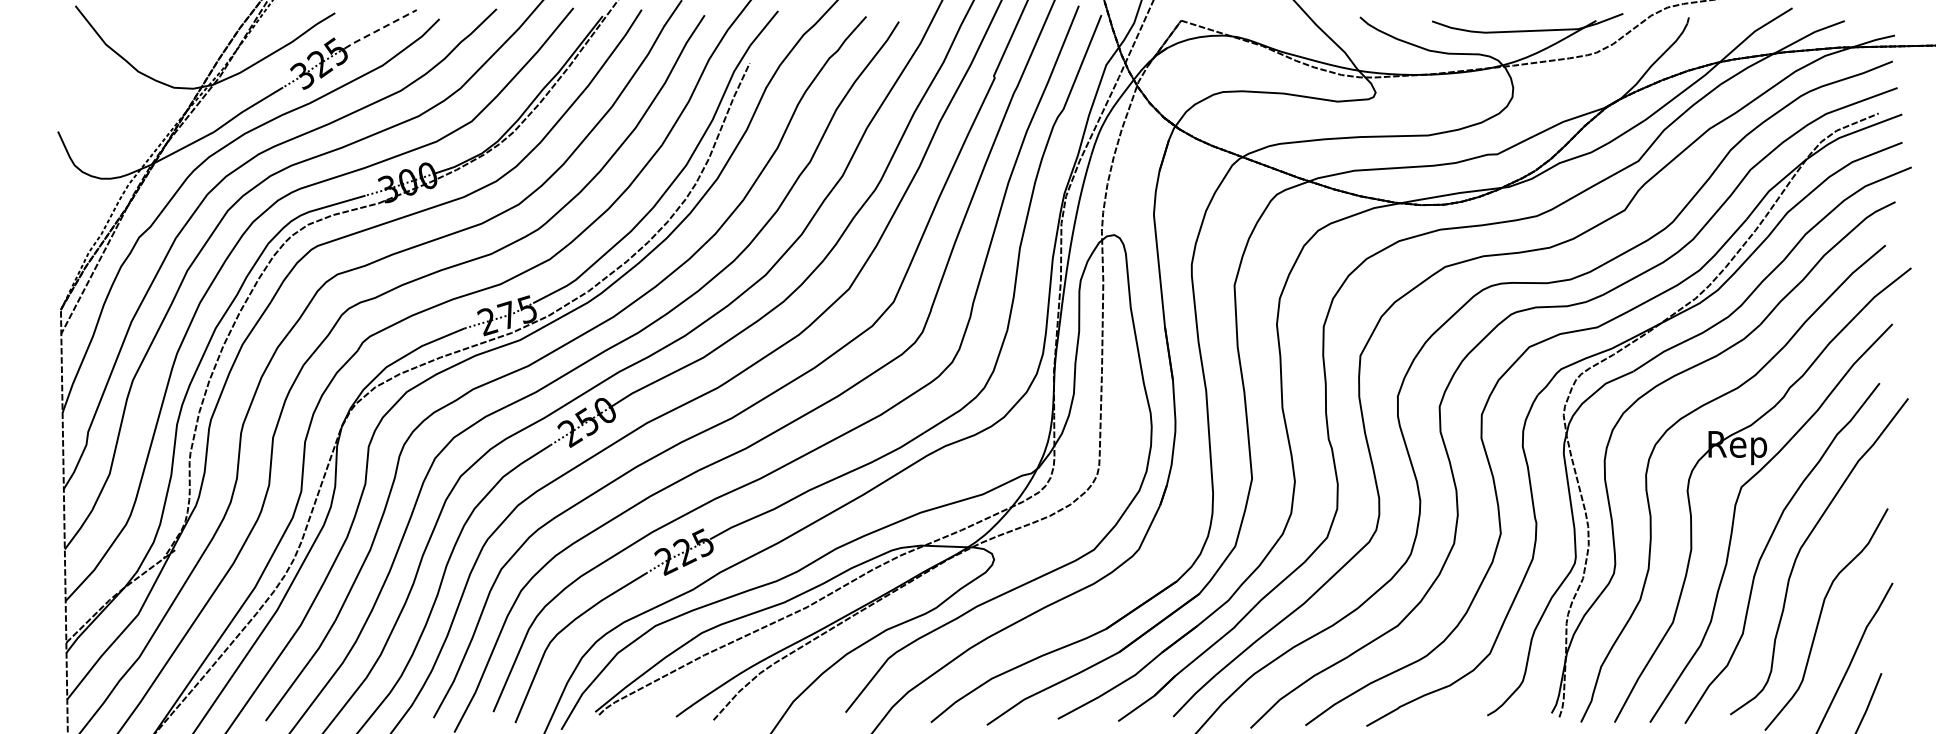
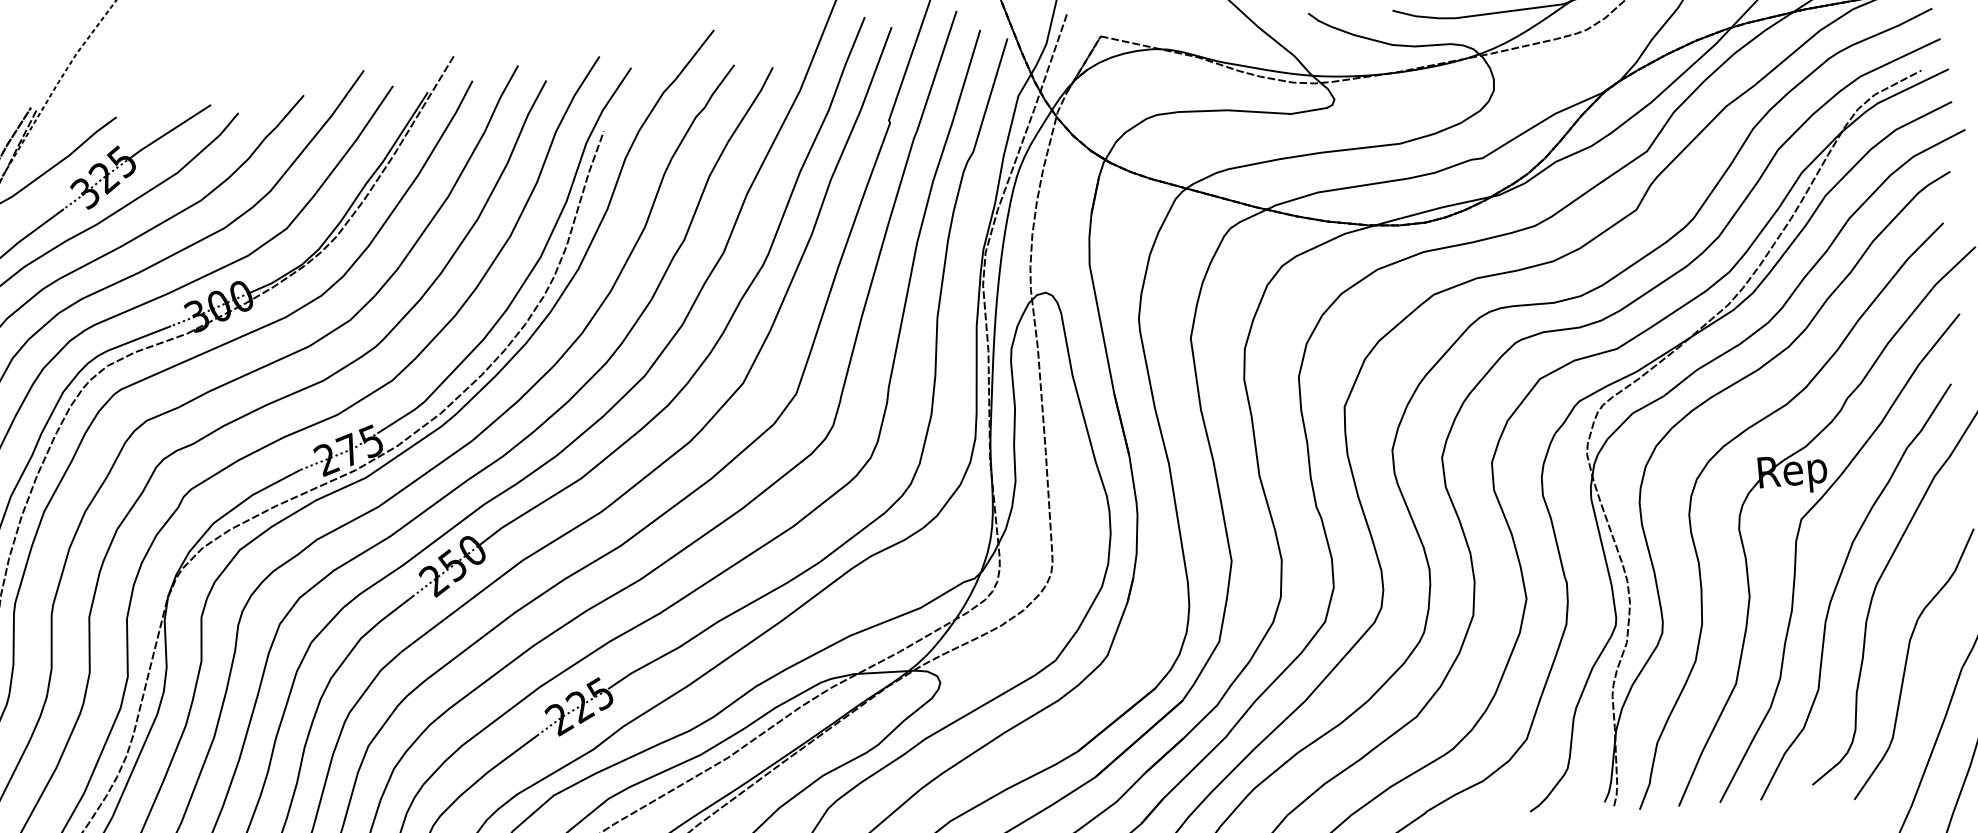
line: (380, 29) -> (170, 131), dashed -> solid

